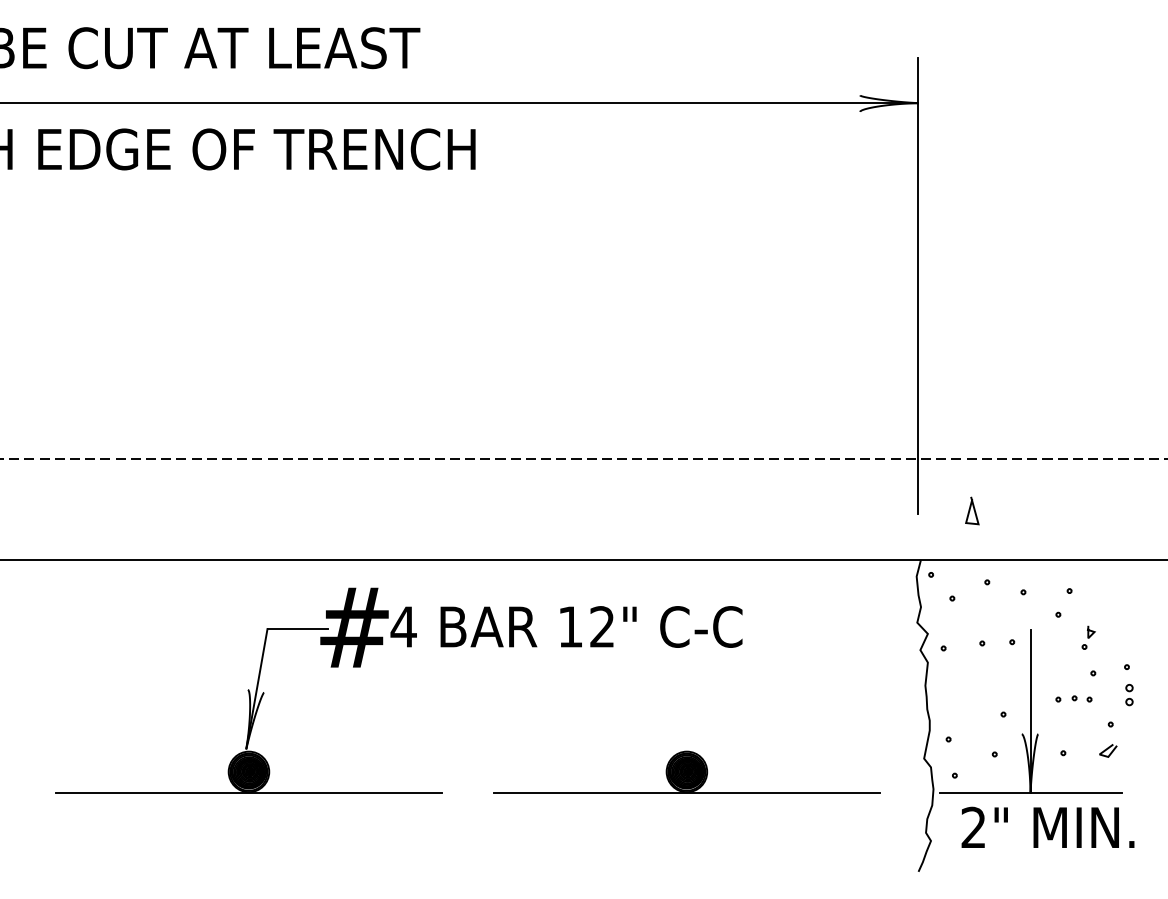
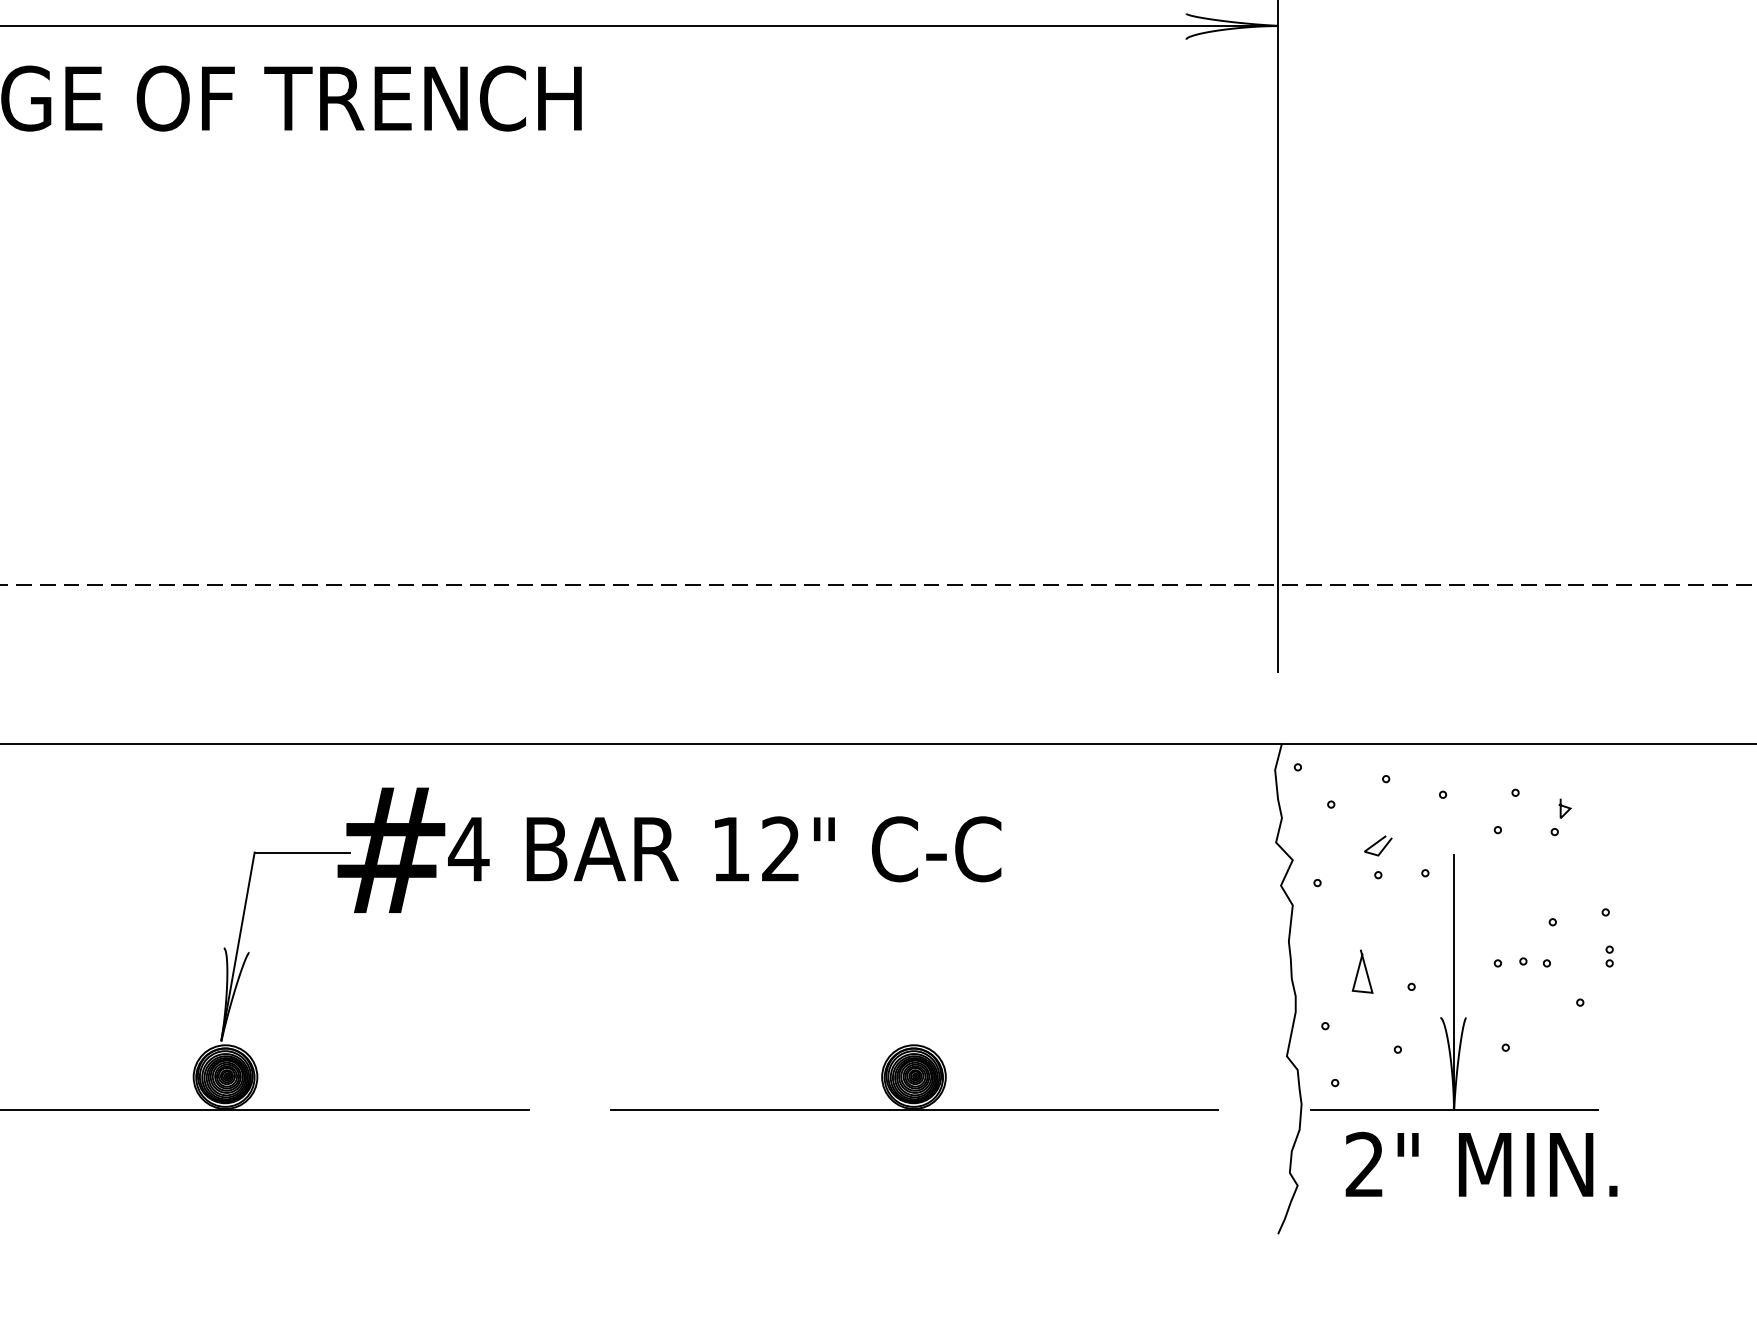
line: (973, 510) -> (1364, 971), moved
part: (1088, 637) -> (1560, 817), moved
part: (1129, 695) -> (1609, 956), size x0.62
line: (1108, 749) -> (1378, 843), moved

